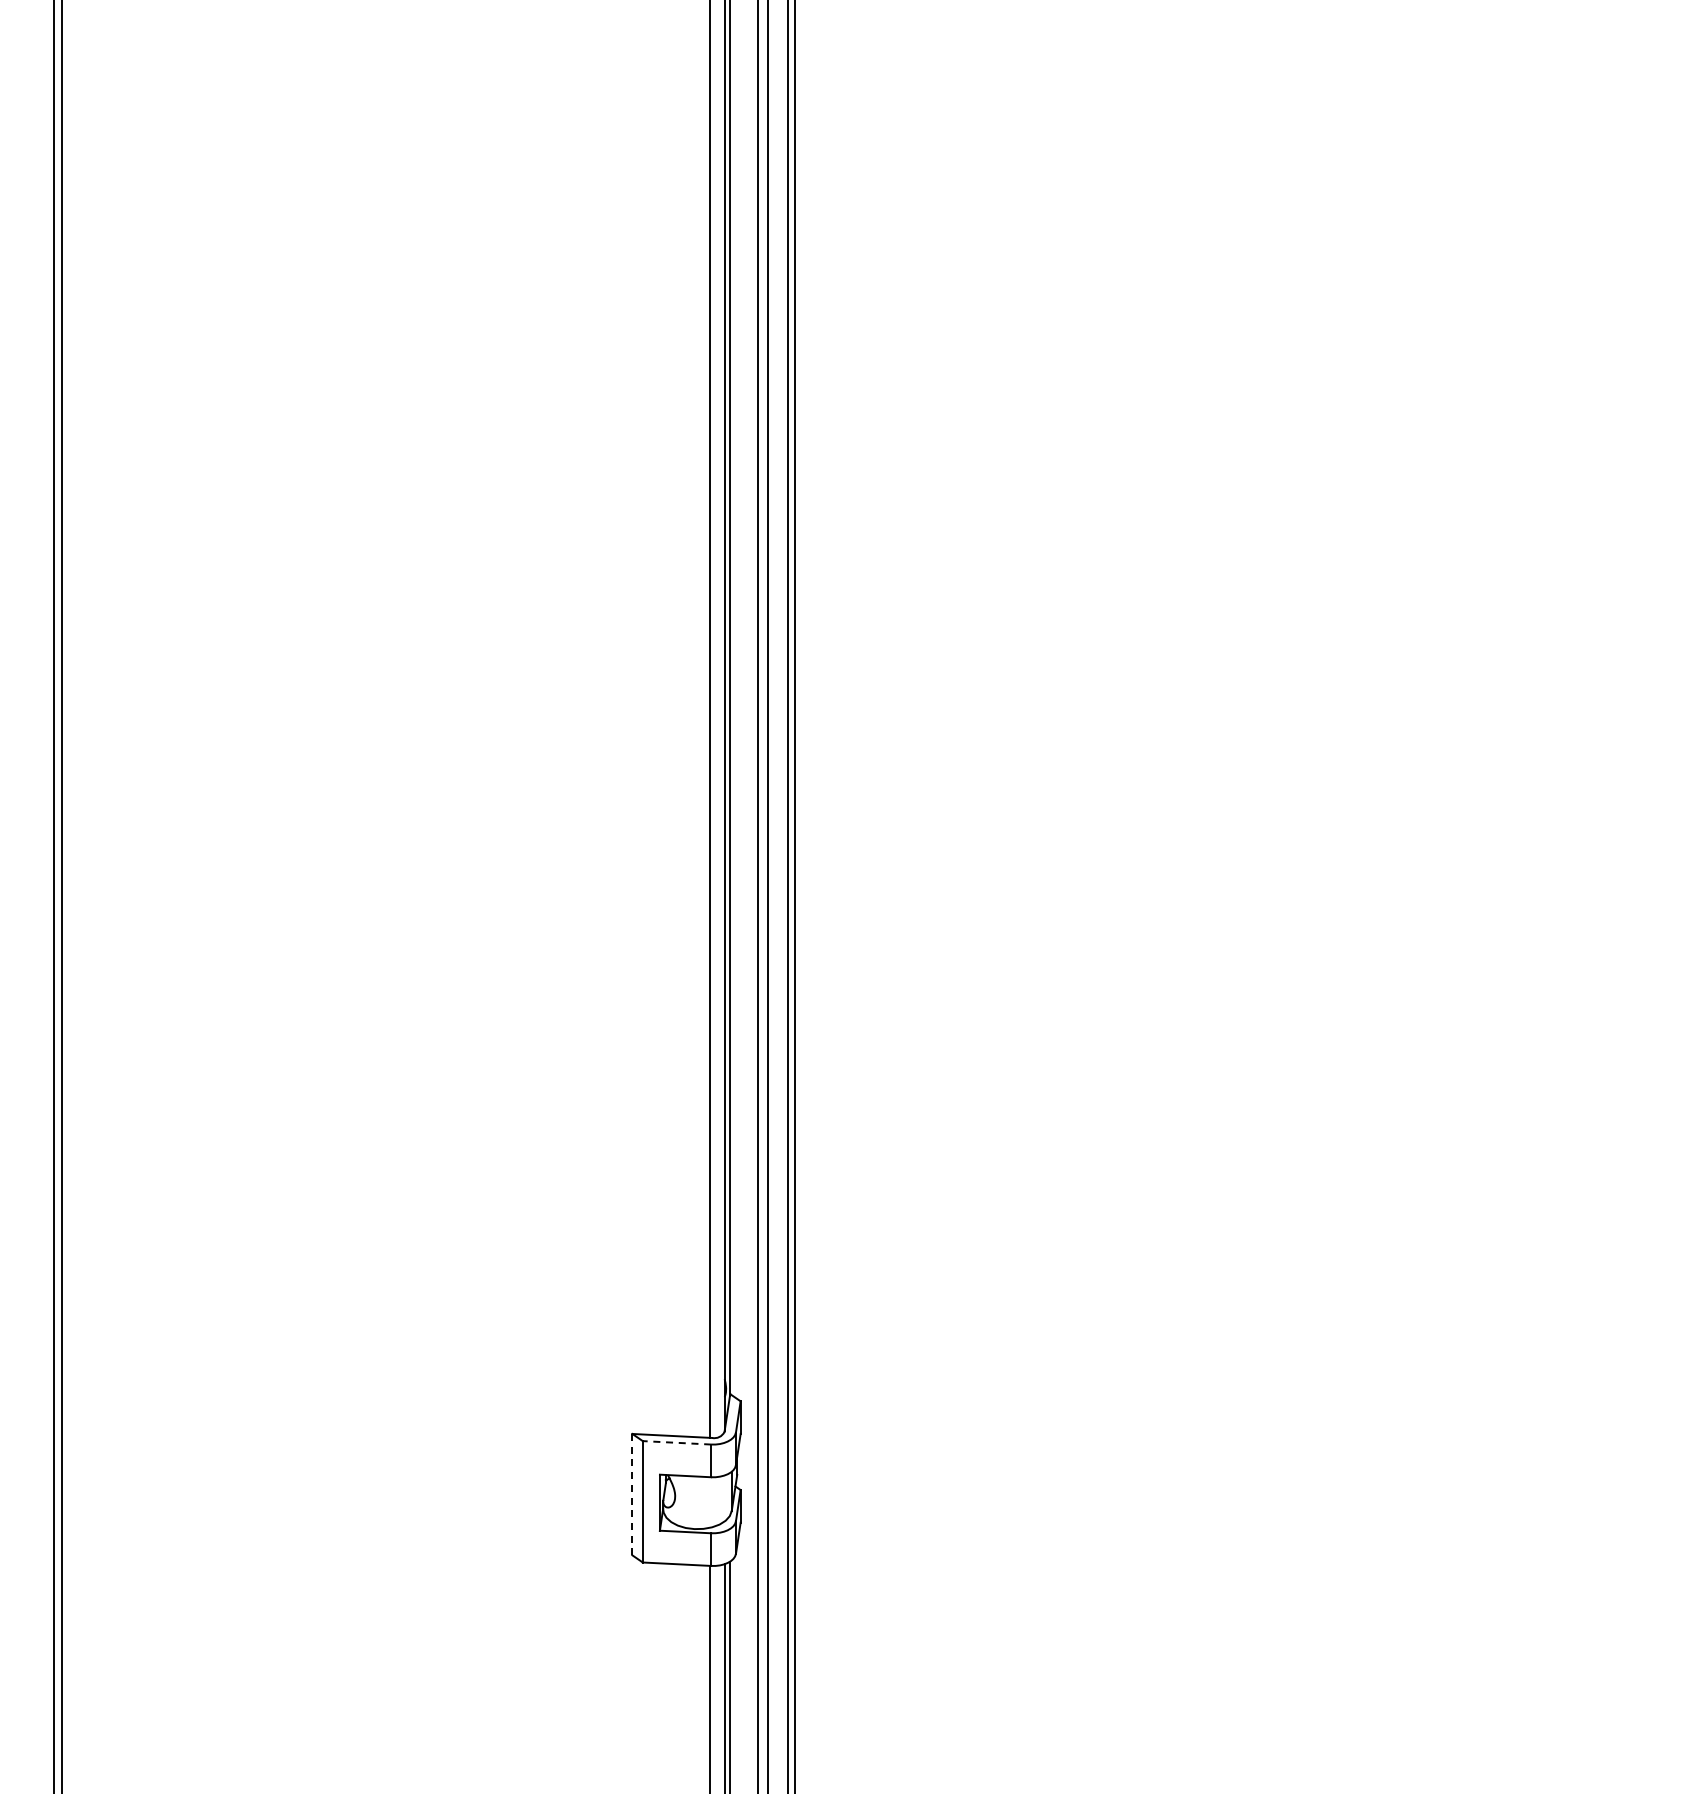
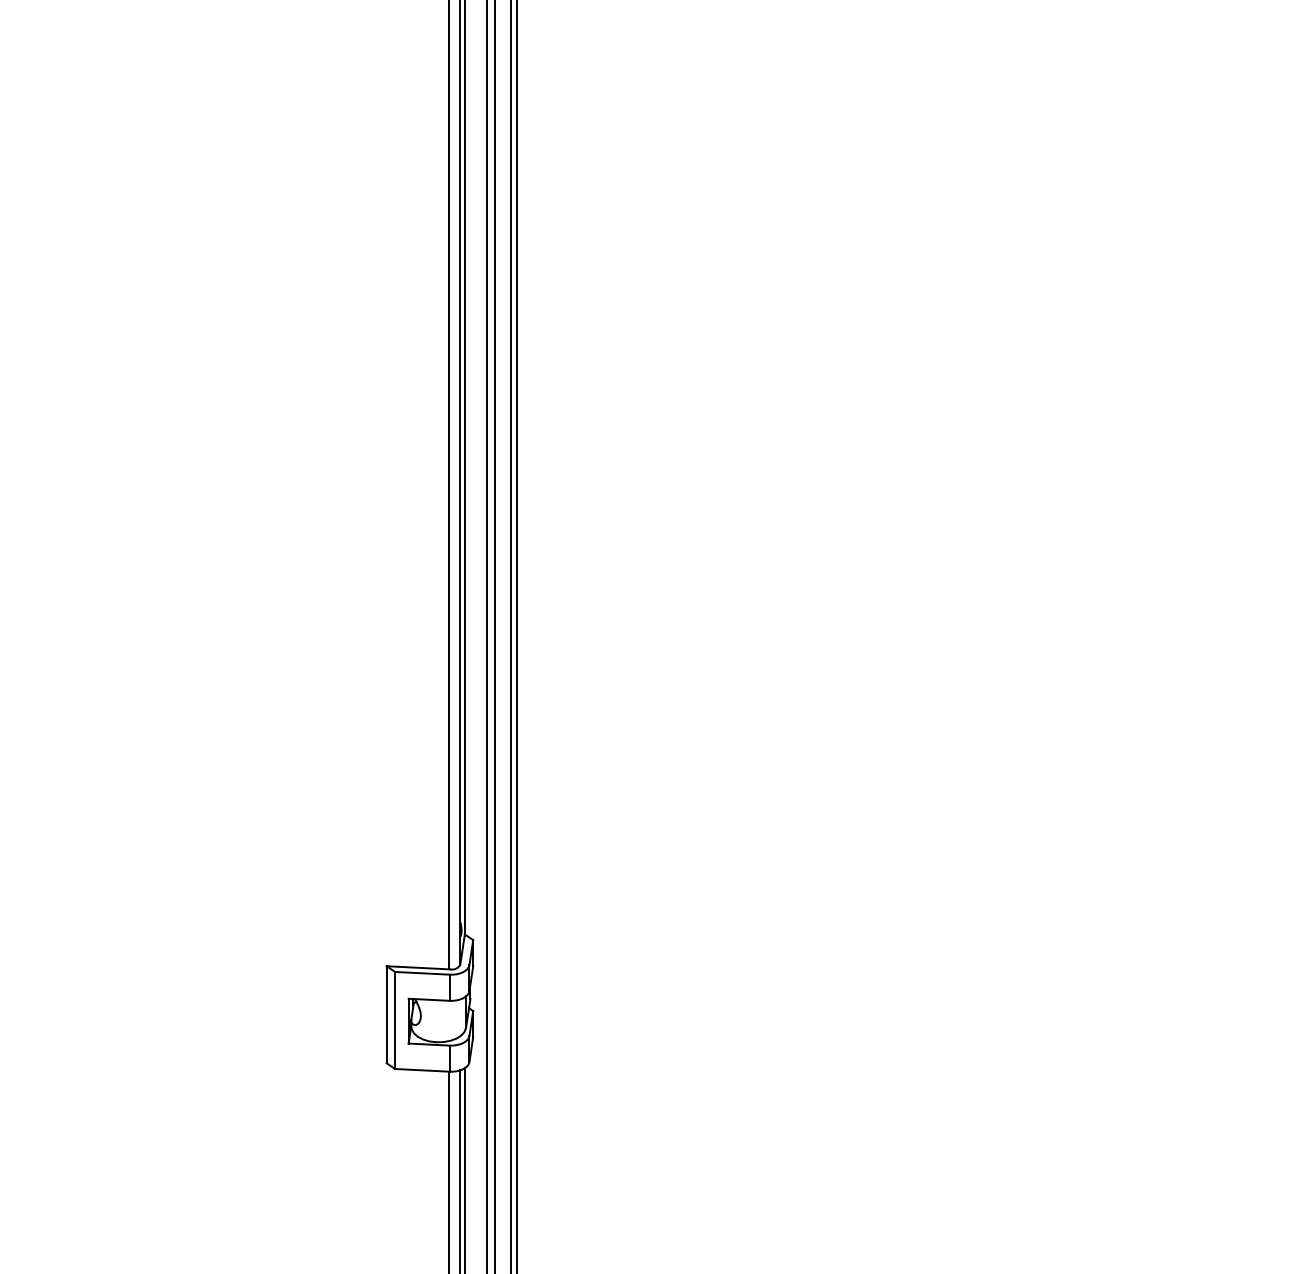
line: (676, 1442) -> (421, 973), dashed -> solid
line: (632, 1494) -> (386, 1014), dashed -> solid

